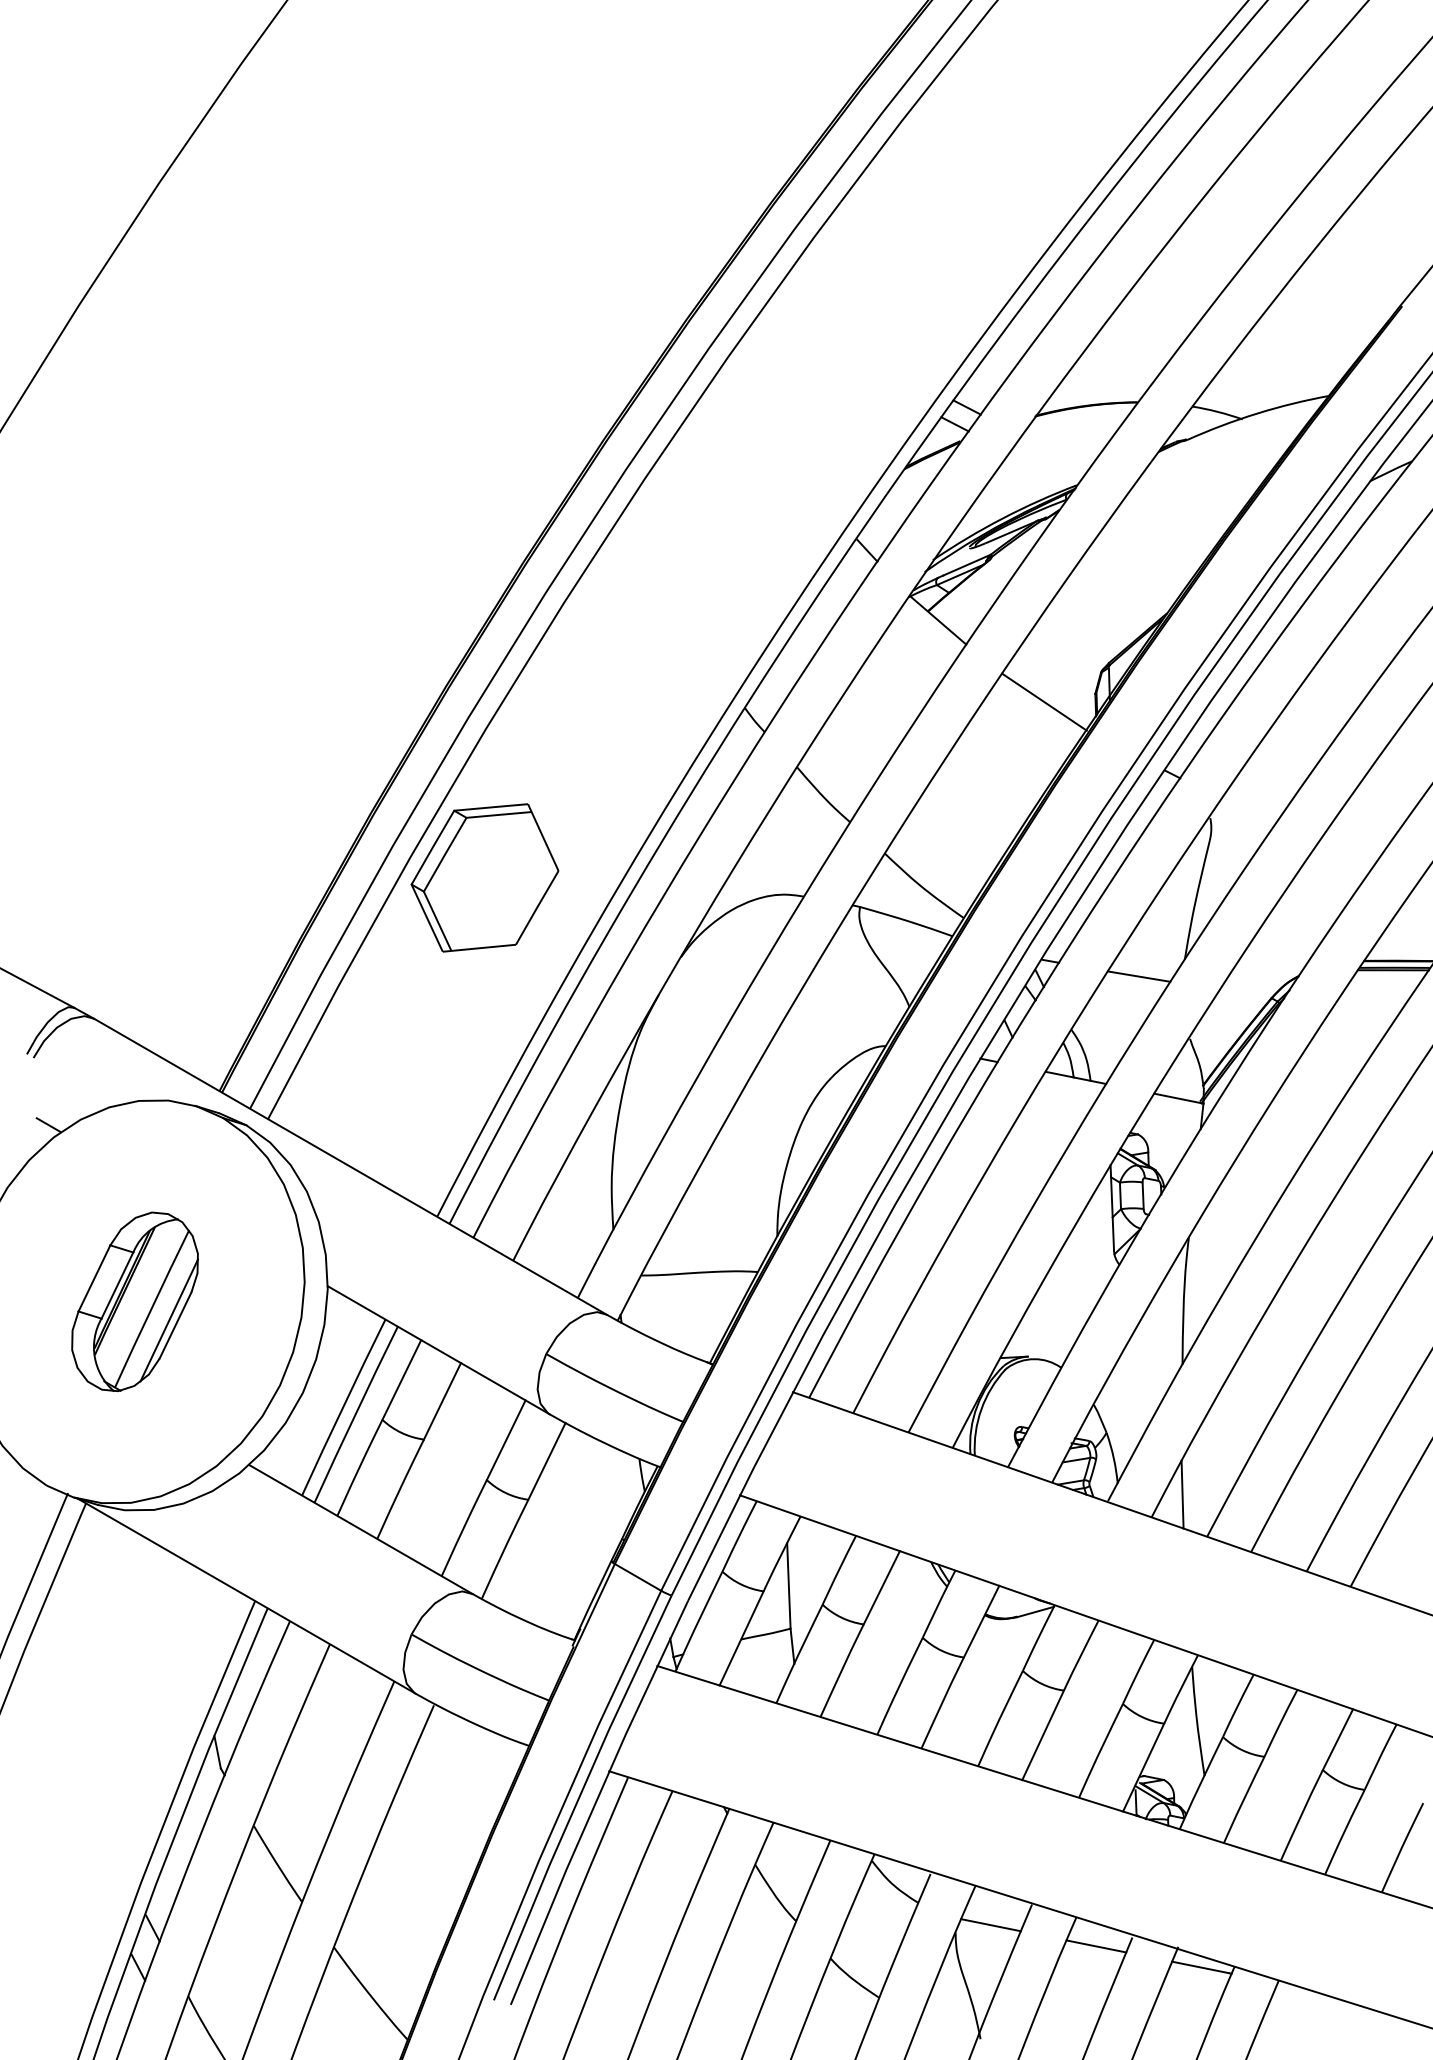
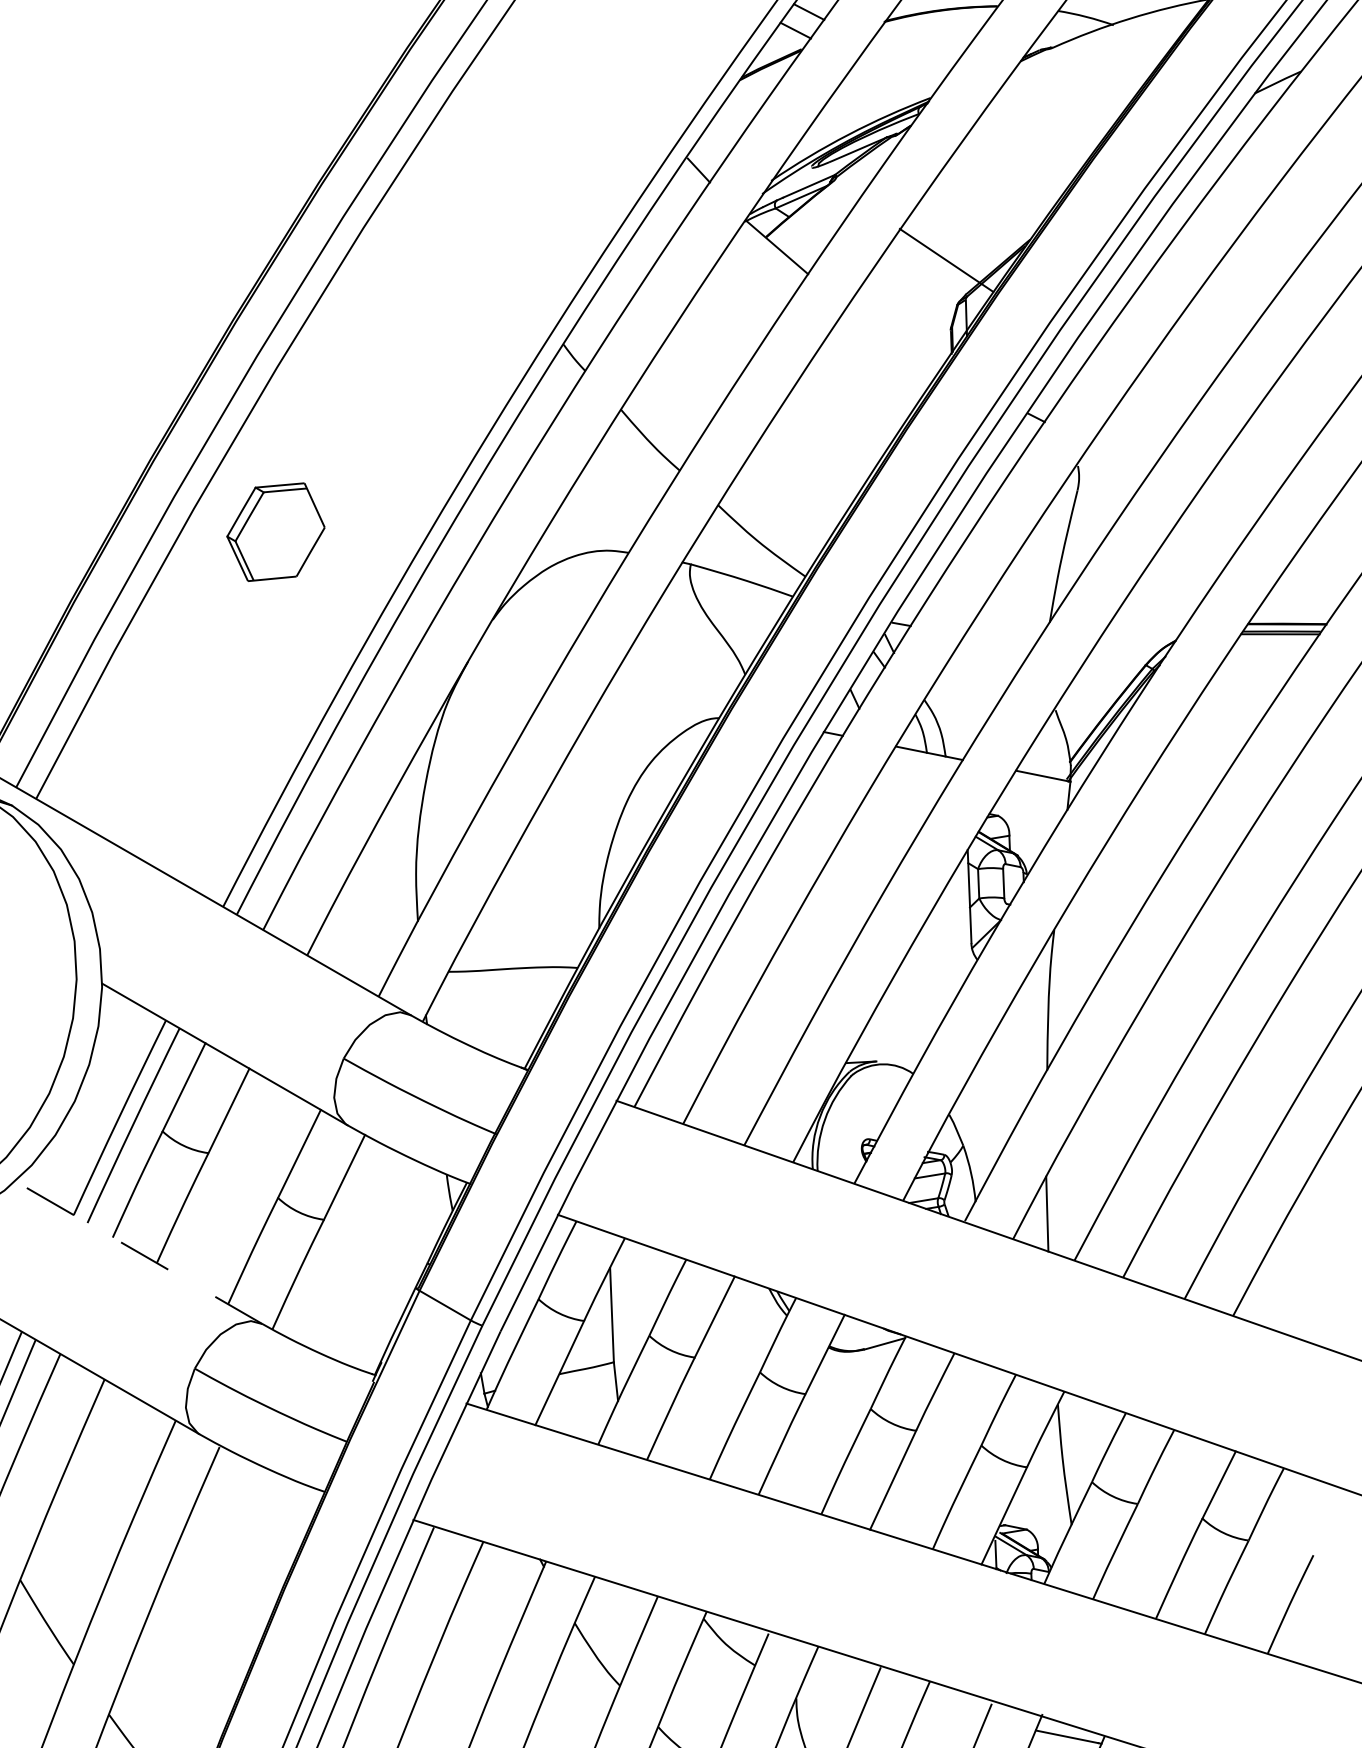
line: (1044, 701) -> (946, 259), moved
part: (484, 877) -> (275, 531), size x0.6
line: (1139, 976) -> (999, 641), removed
line: (361, 1529) -> (139, 1252), solid -> dashed
line: (990, 1925) -> (834, 1690), removed
line: (1096, 1946) -> (952, 1713), removed

